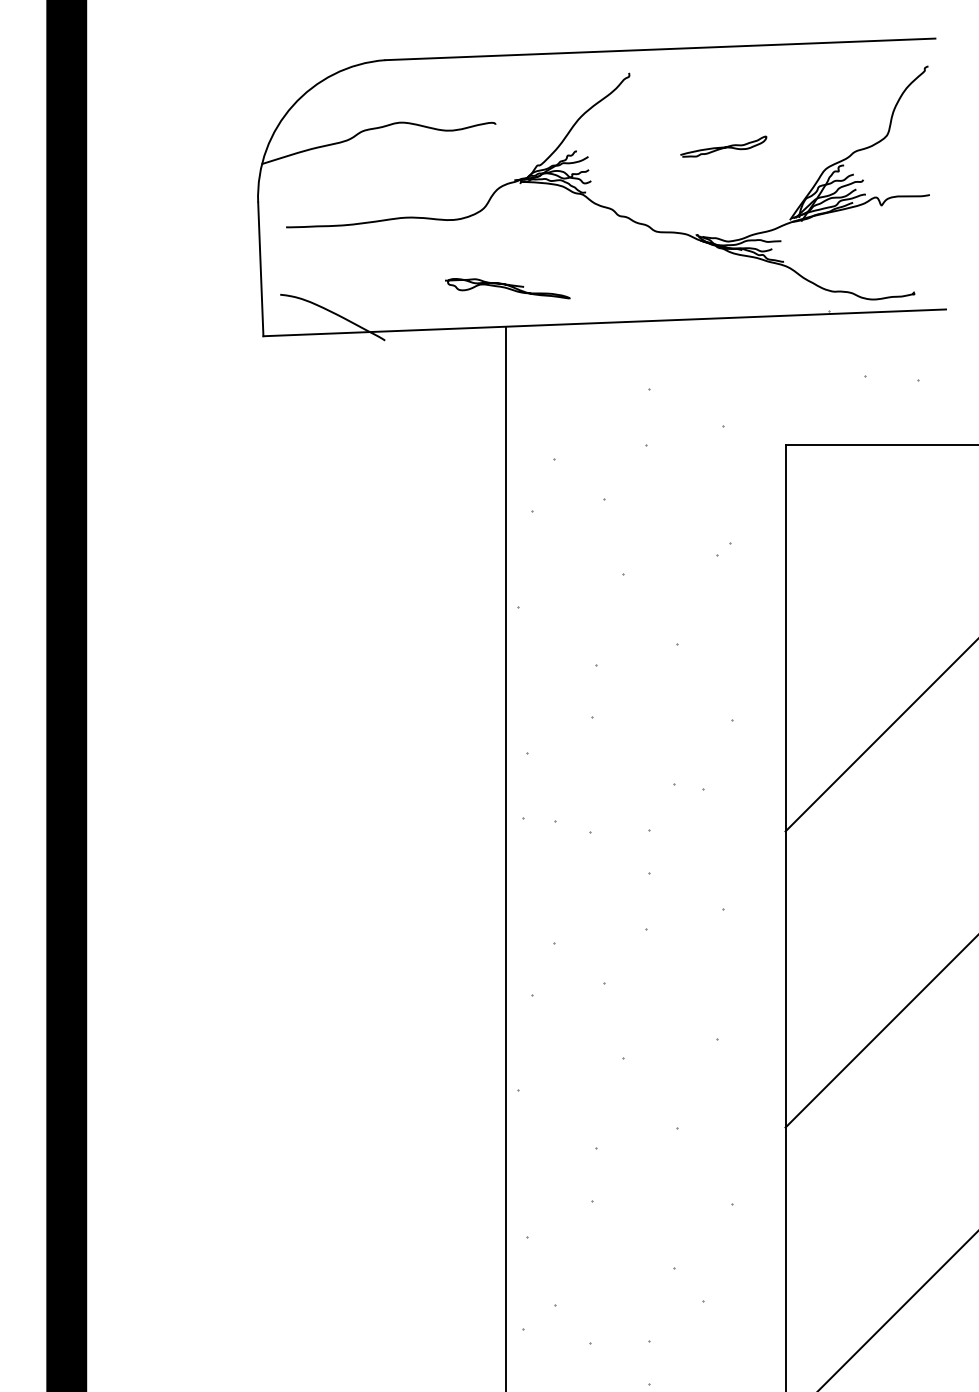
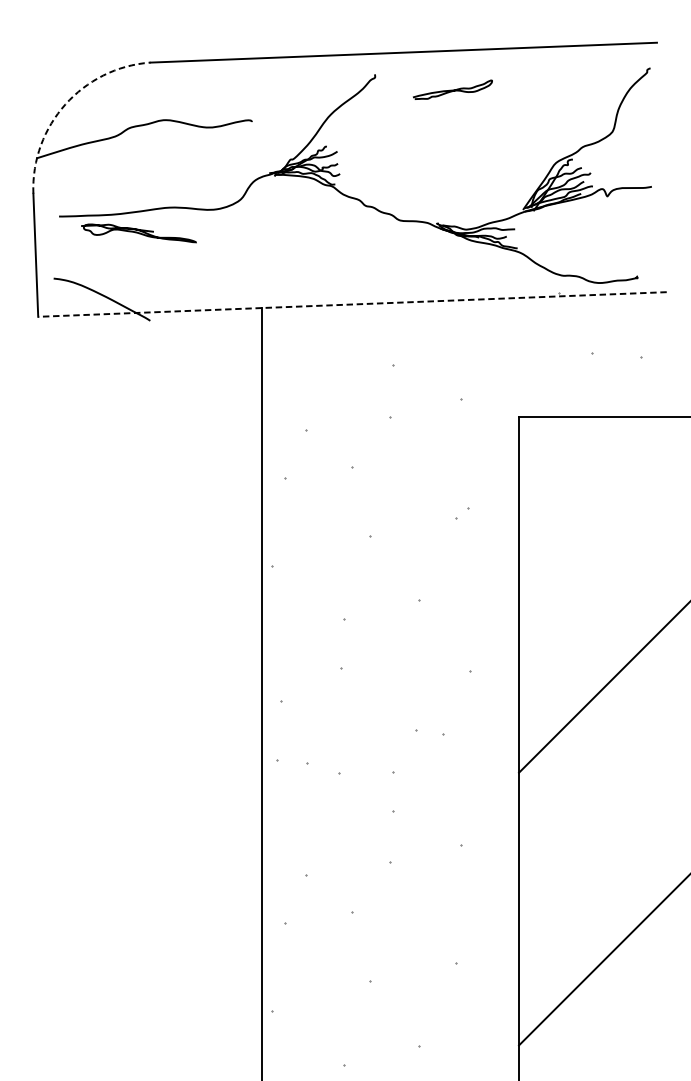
arc: (293, 105) -> (65, 104), solid -> dashed
curve: (723, 146) -> (452, 89), moved
curve: (507, 288) -> (138, 233), moved
line: (604, 322) -> (352, 304), solid -> dashed

